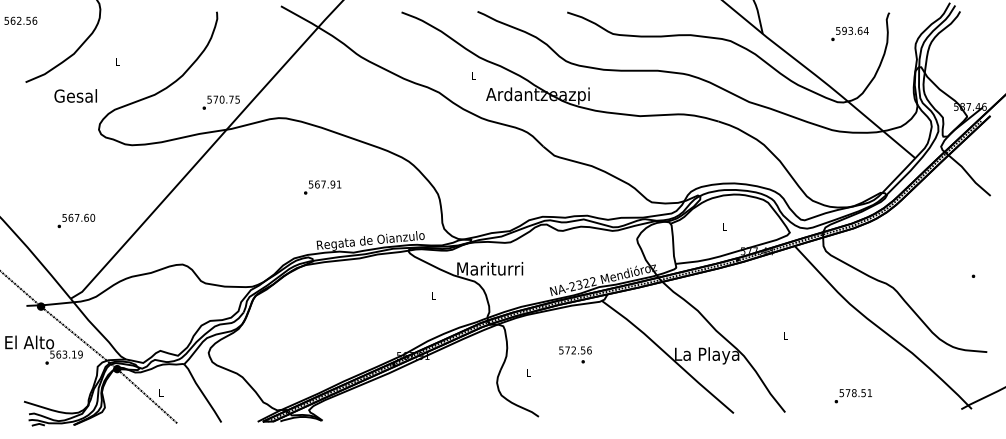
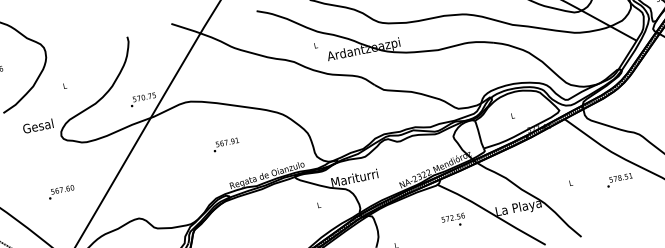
text: (75, 95) -> (37, 125), moved
text: (76, 220) -> (61, 191), moved
text: (575, 354) -> (453, 220), moved
text: (852, 396) -> (619, 180), moved

